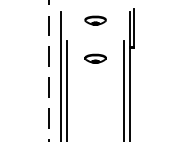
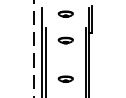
part: (95, 113) -> (65, 78), added

